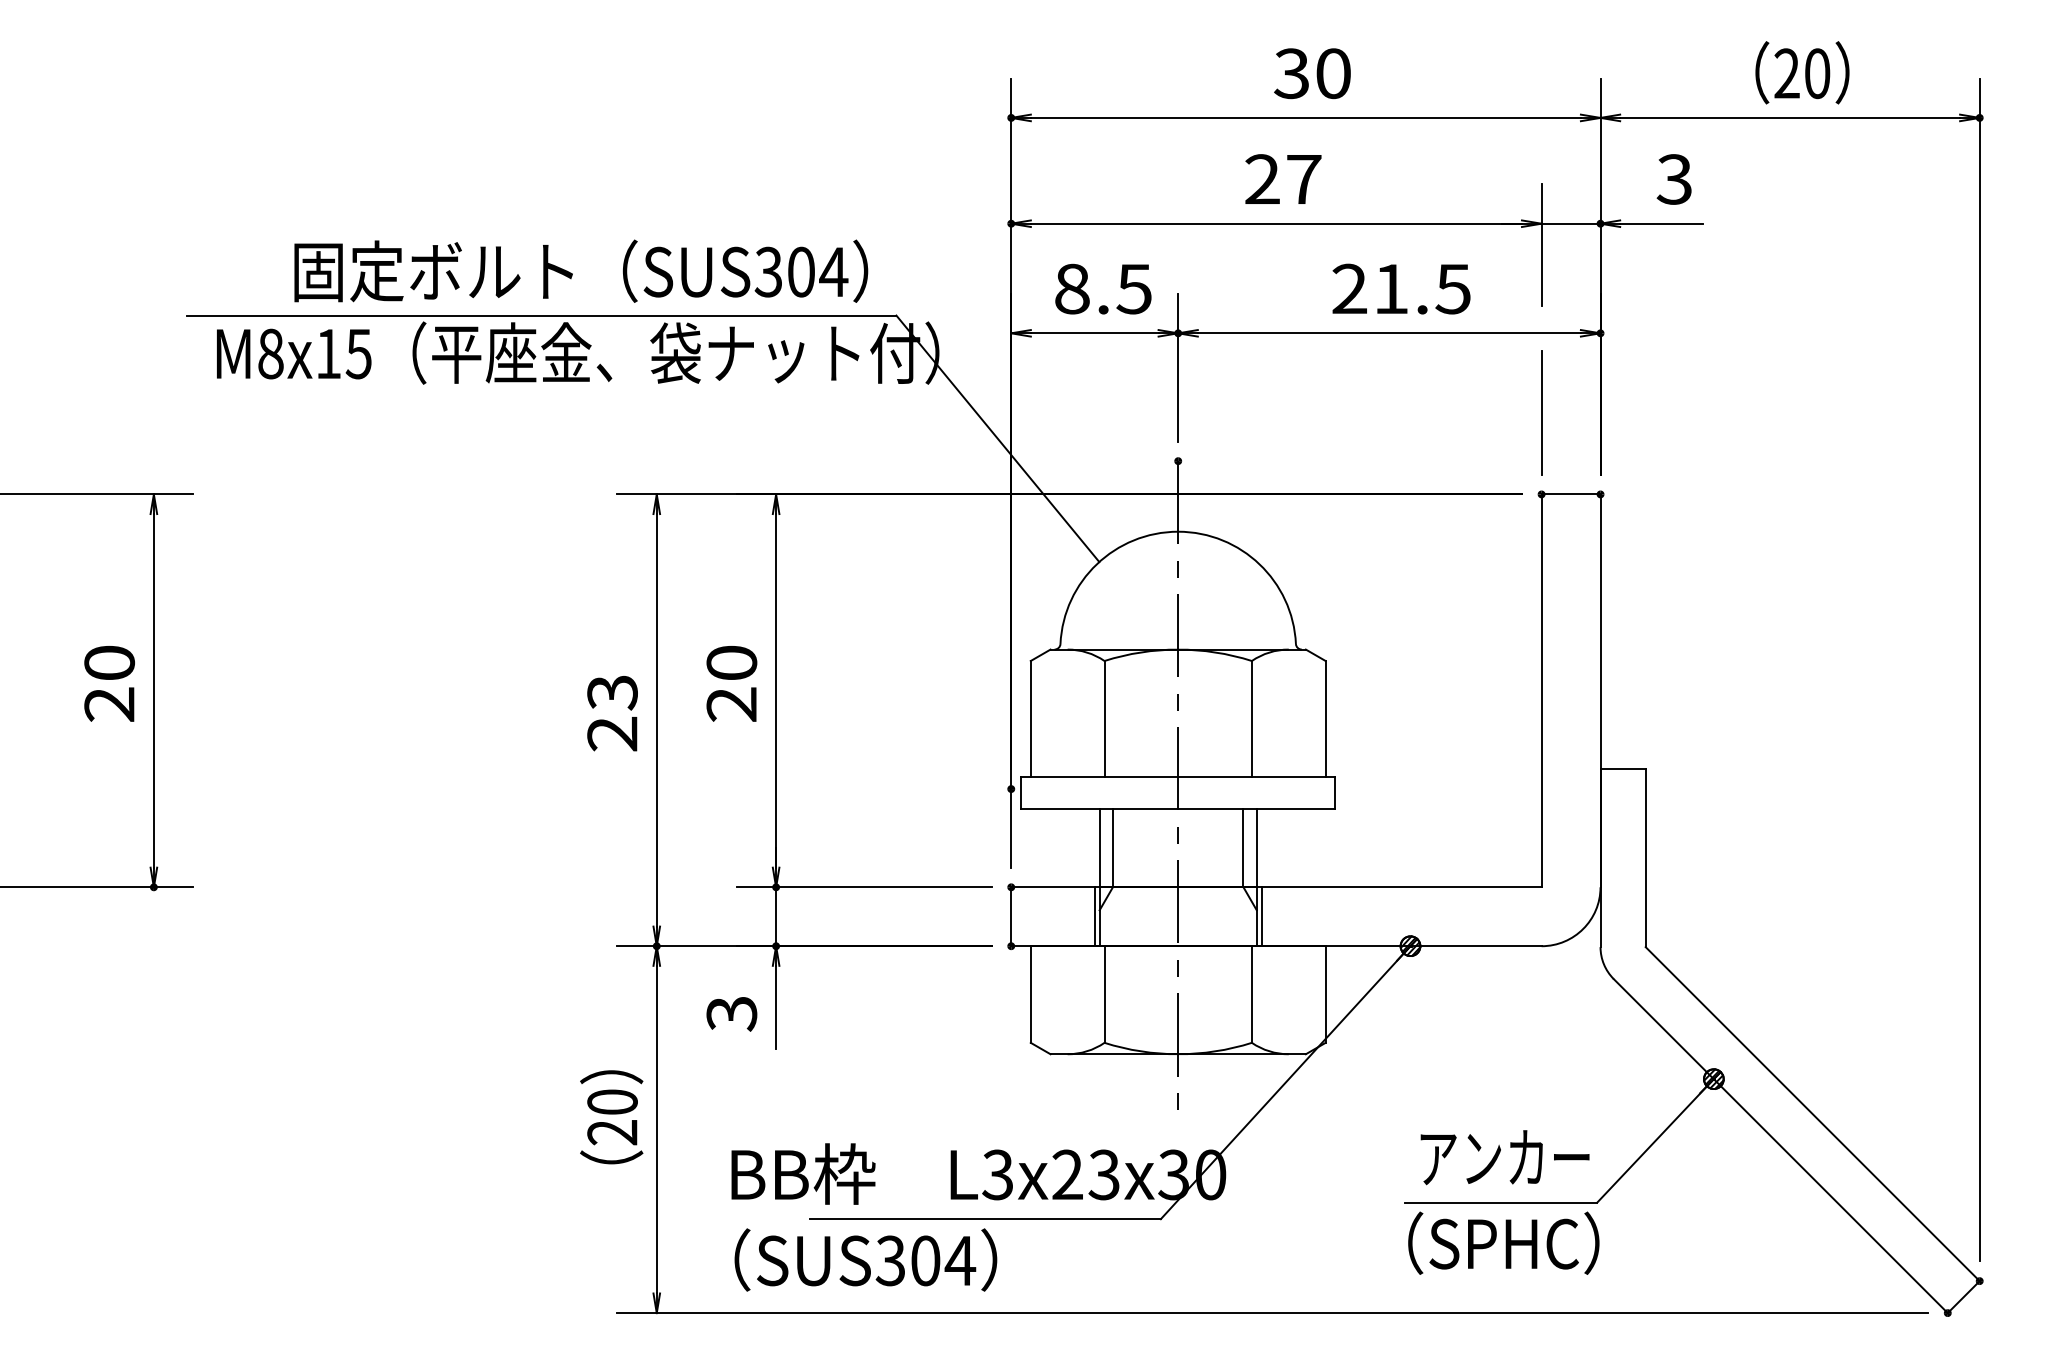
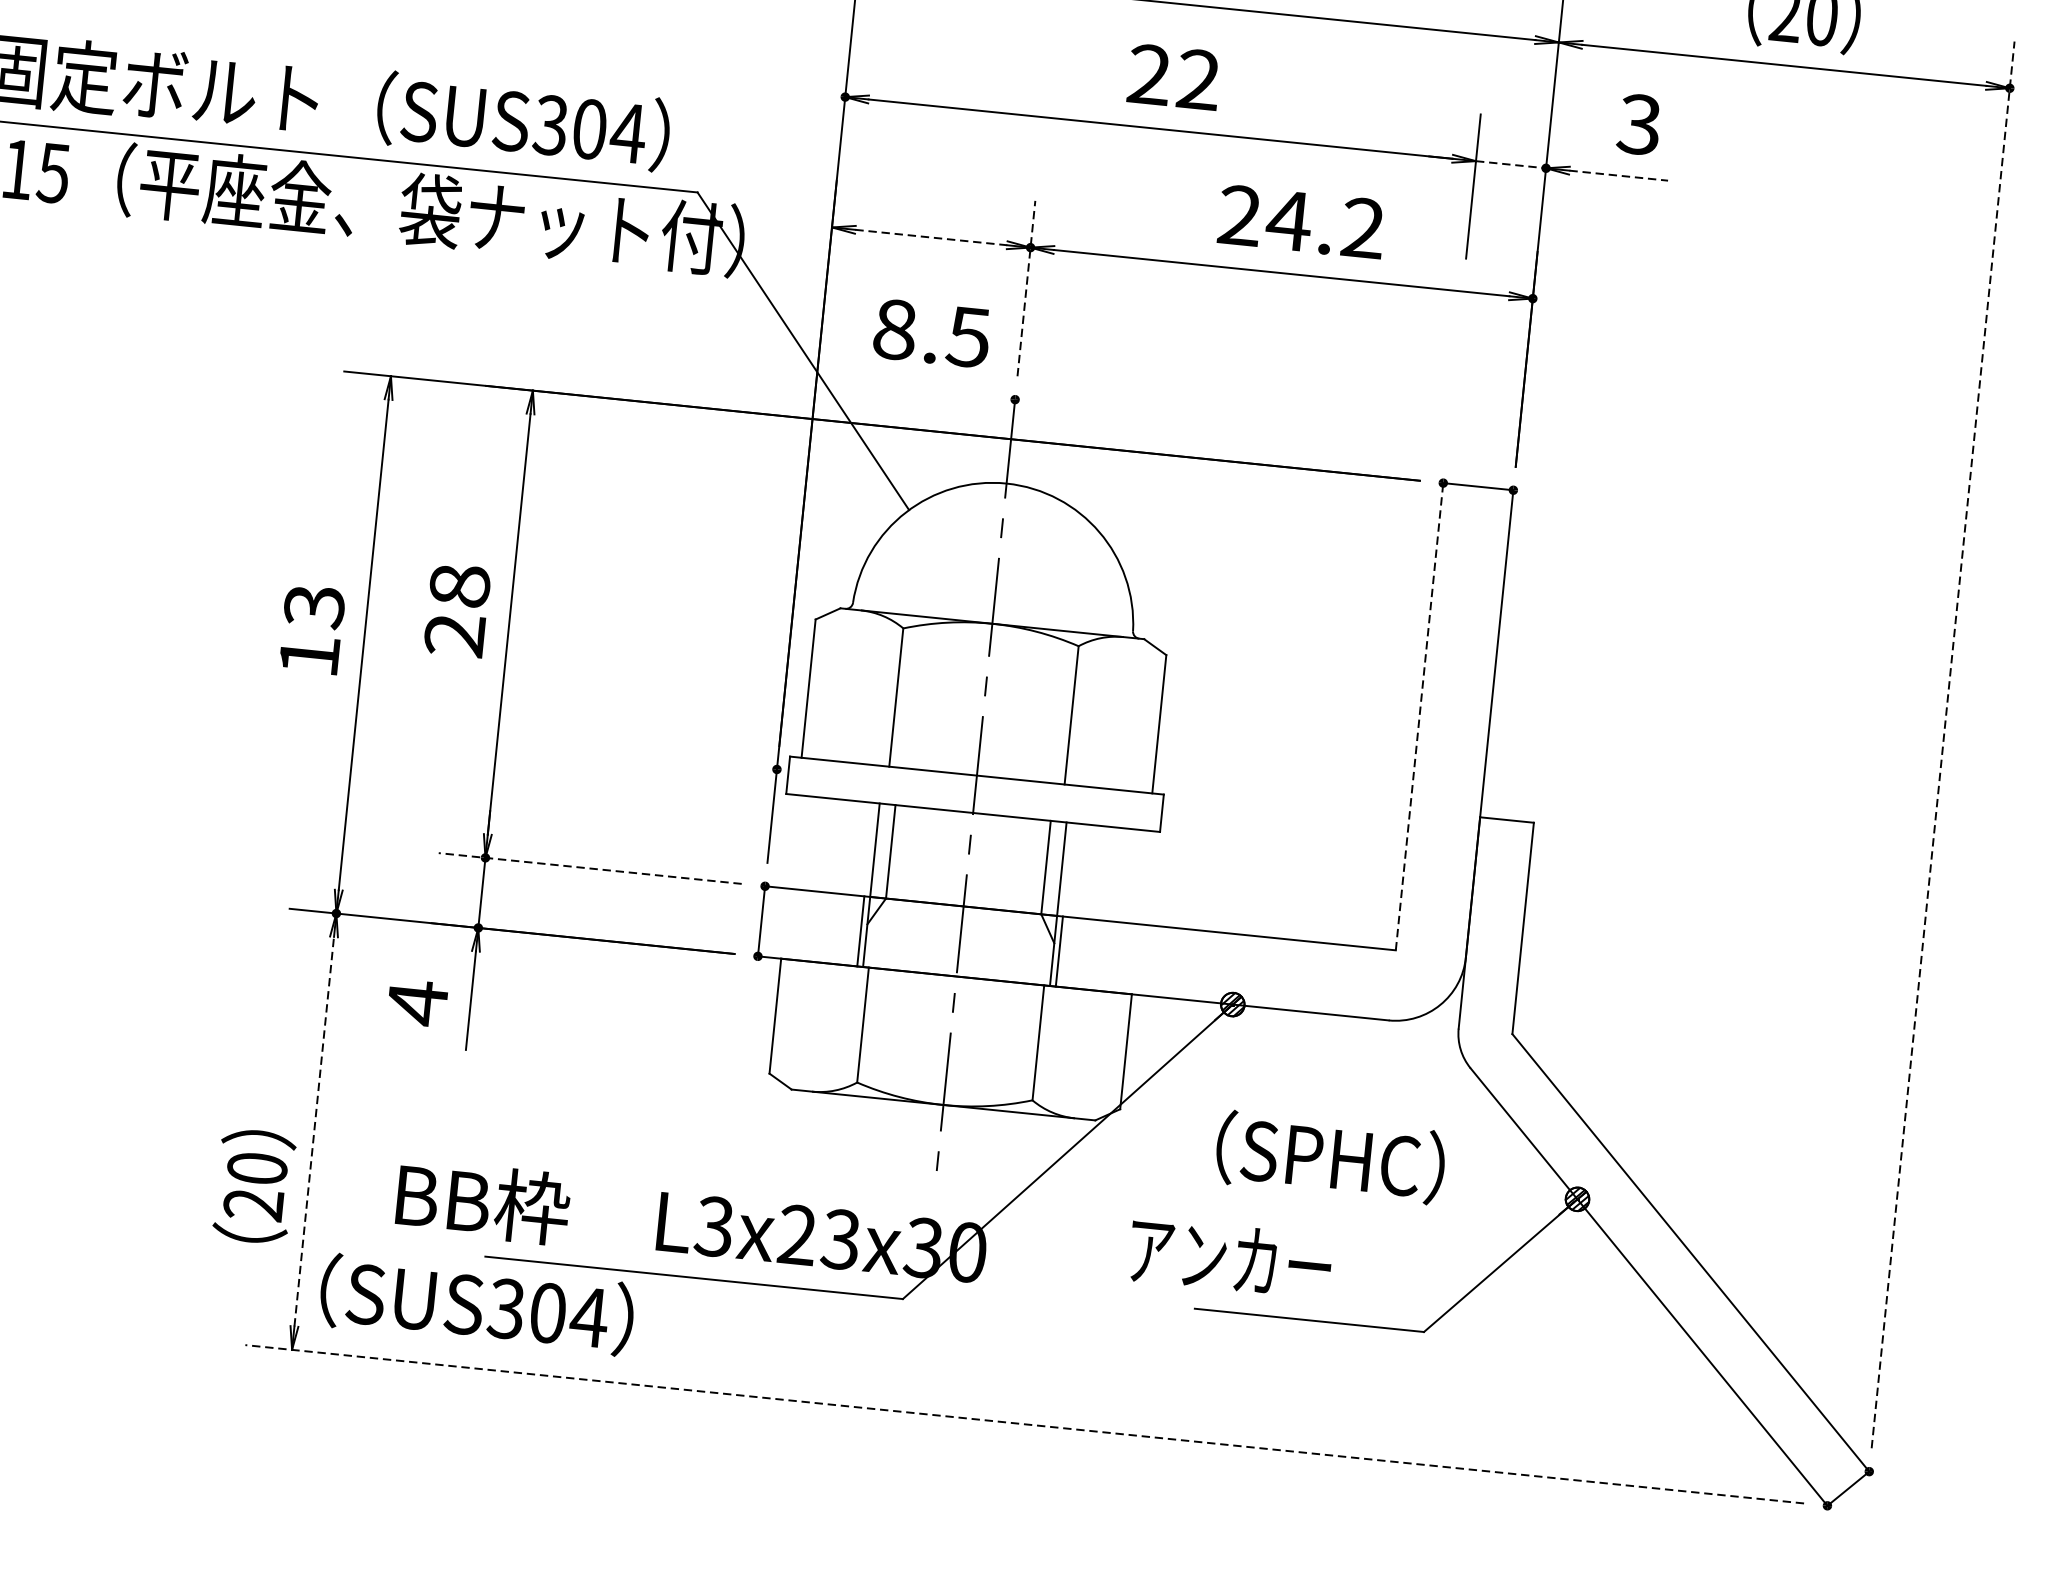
text: (1303, 178) -> (1198, 78), 27 -> 22
line: (1571, 223) -> (1511, 164), solid -> dashed
line: (1662, 223) -> (1619, 175), solid -> dashed
text: (1103, 288) -> (932, 332), moved
text: (1421, 288) -> (1325, 223), 21.5 -> 24.2
line: (1094, 333) -> (930, 237), solid -> dashed
line: (1178, 367) -> (1026, 288), solid -> dashed
line: (1541, 412) -> (1453, 385), removed
text: (731, 662) -> (459, 585), 20 -> 28
line: (1979, 669) -> (1942, 744), solid -> dashed
line: (1541, 690) -> (1419, 716), solid -> dashed
text: (612, 733) -> (309, 655), 23 -> 13
line: (863, 887) -> (589, 868), solid -> dashed
text: (731, 1013) -> (417, 1002), 3 -> 4
text: (611, 1117) -> (254, 1186), moved
line: (656, 1129) -> (313, 1131), solid -> dashed
text: (1504, 1157) -> (1229, 1258), moved
text: (1503, 1242) -> (1330, 1156), moved
text: (865, 1259) -> (476, 1304), moved
line: (1272, 1313) -> (1024, 1424), solid -> dashed

